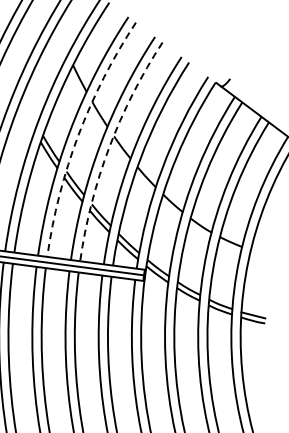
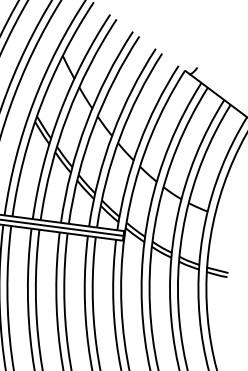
arc: (78, 134) -> (67, 115), dashed -> solid
arc: (109, 147) -> (94, 126), dashed -> solid

